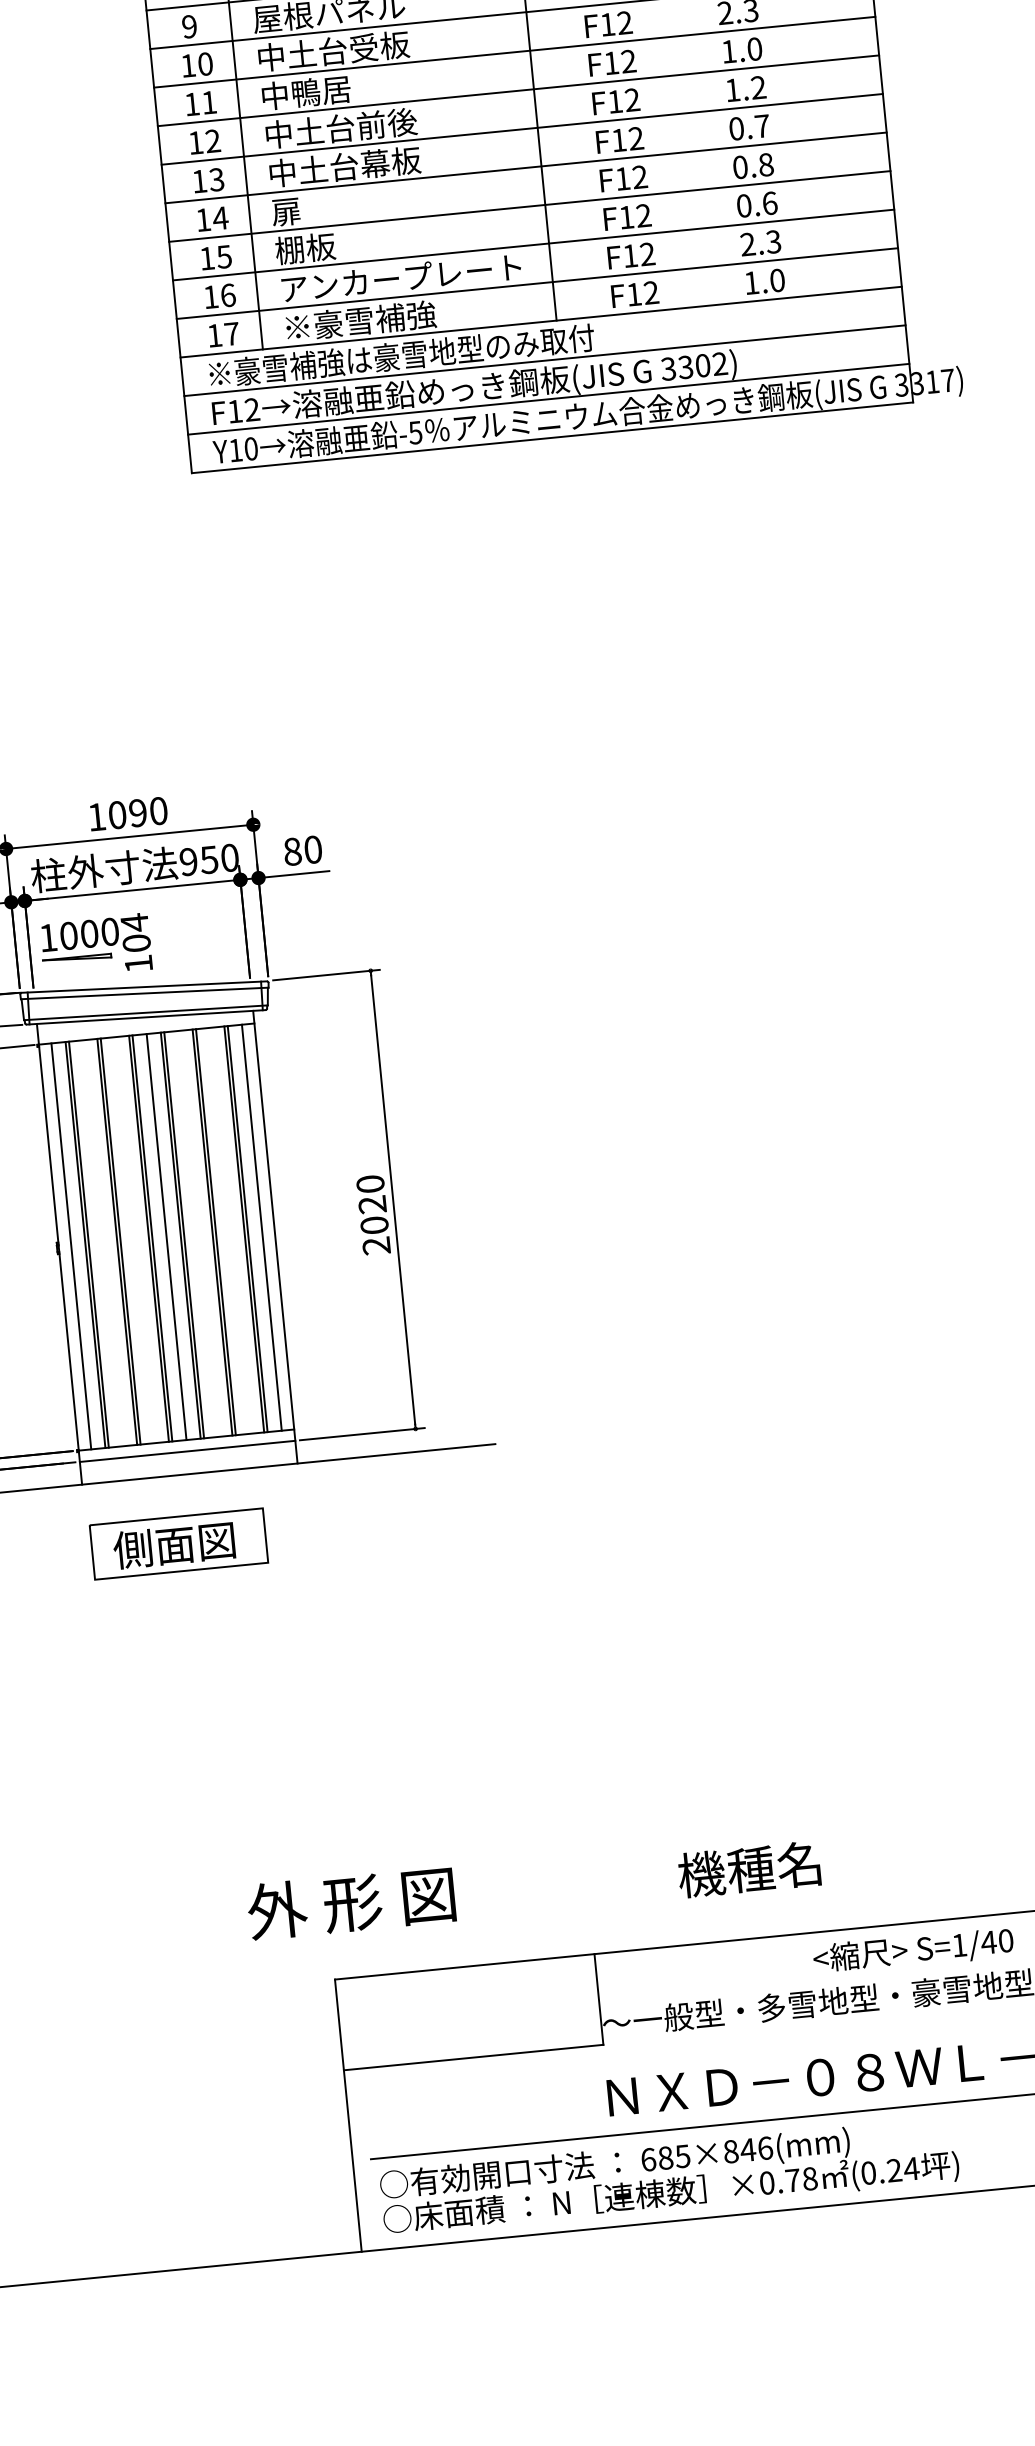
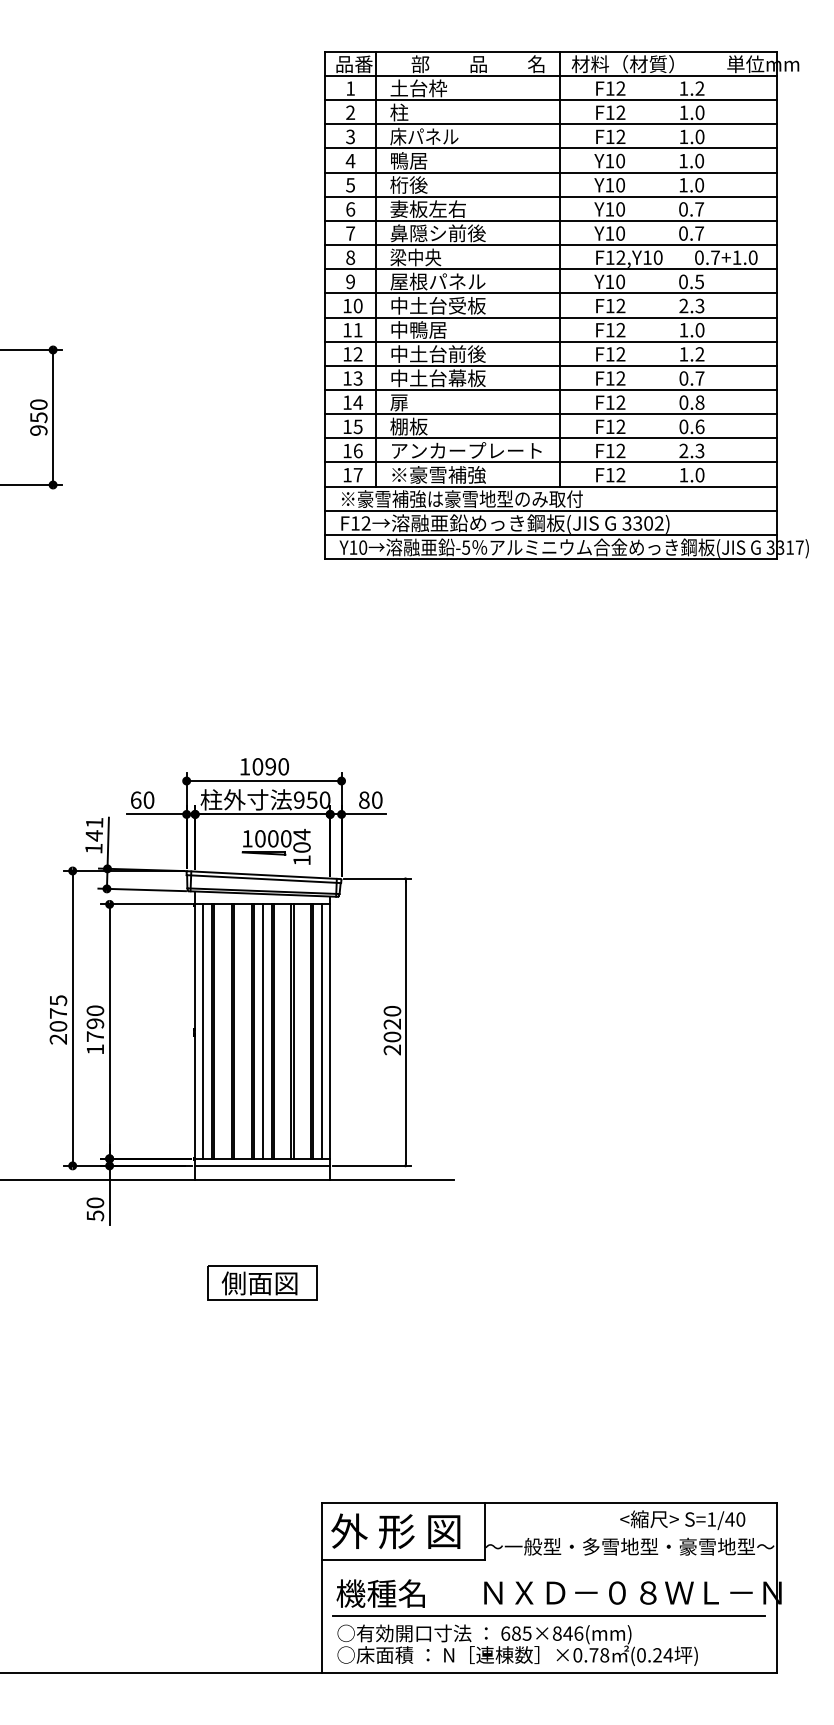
part: (94, 945) -> (275, 846), moved
part: (178, 1543) -> (262, 1282), moved
text: (748, 1869) -> (380, 1593), moved
text: (350, 1901) -> (395, 1530), moved

